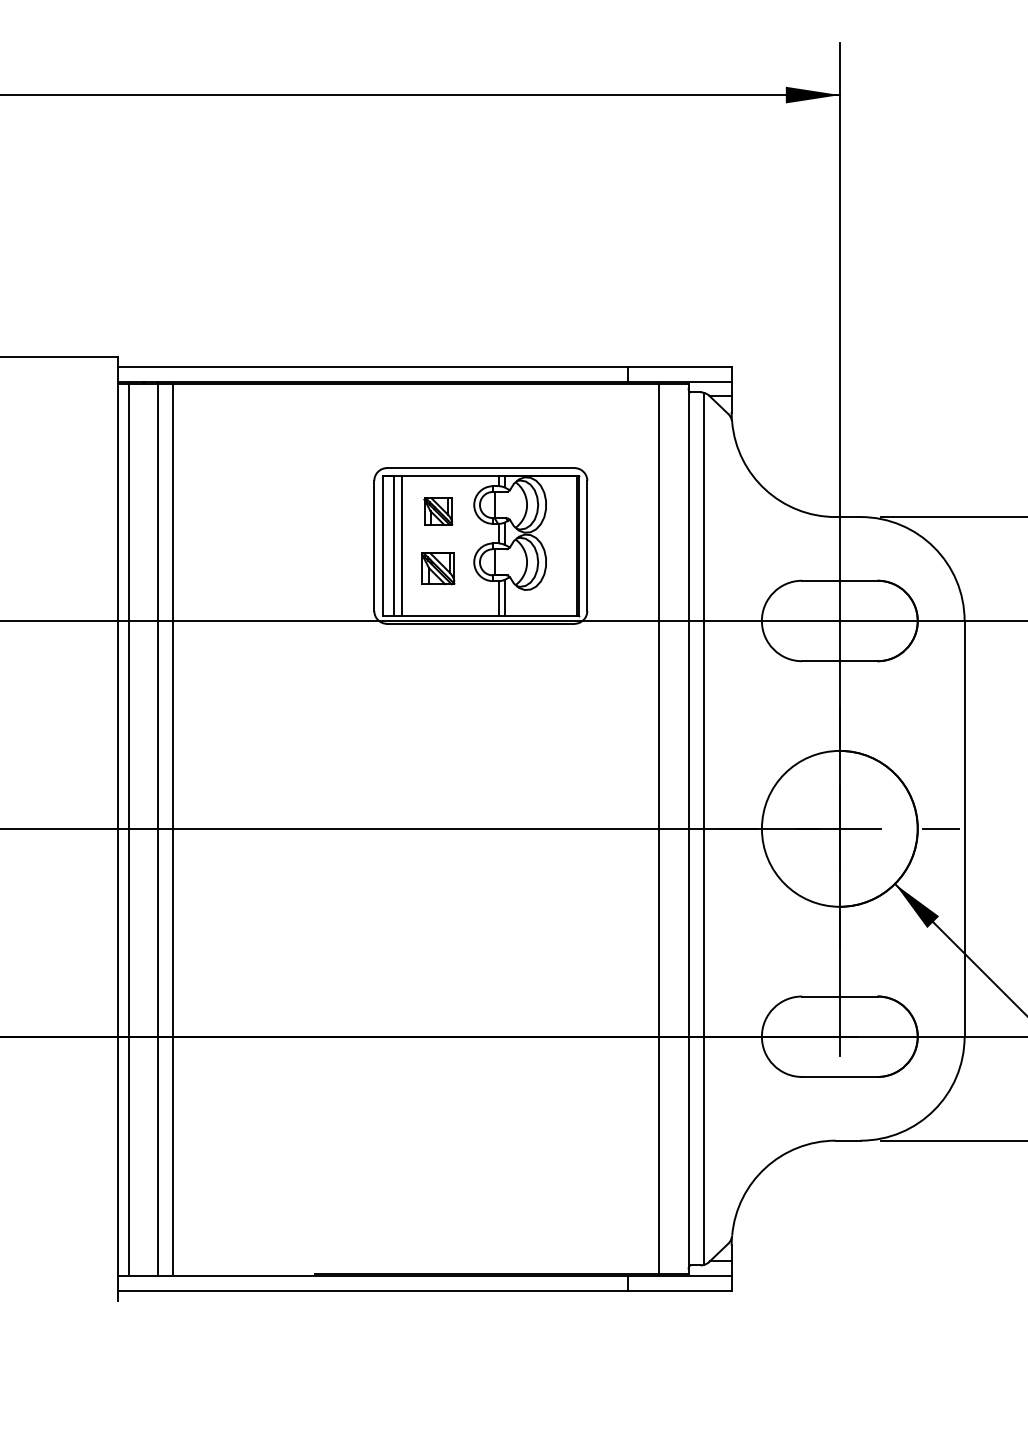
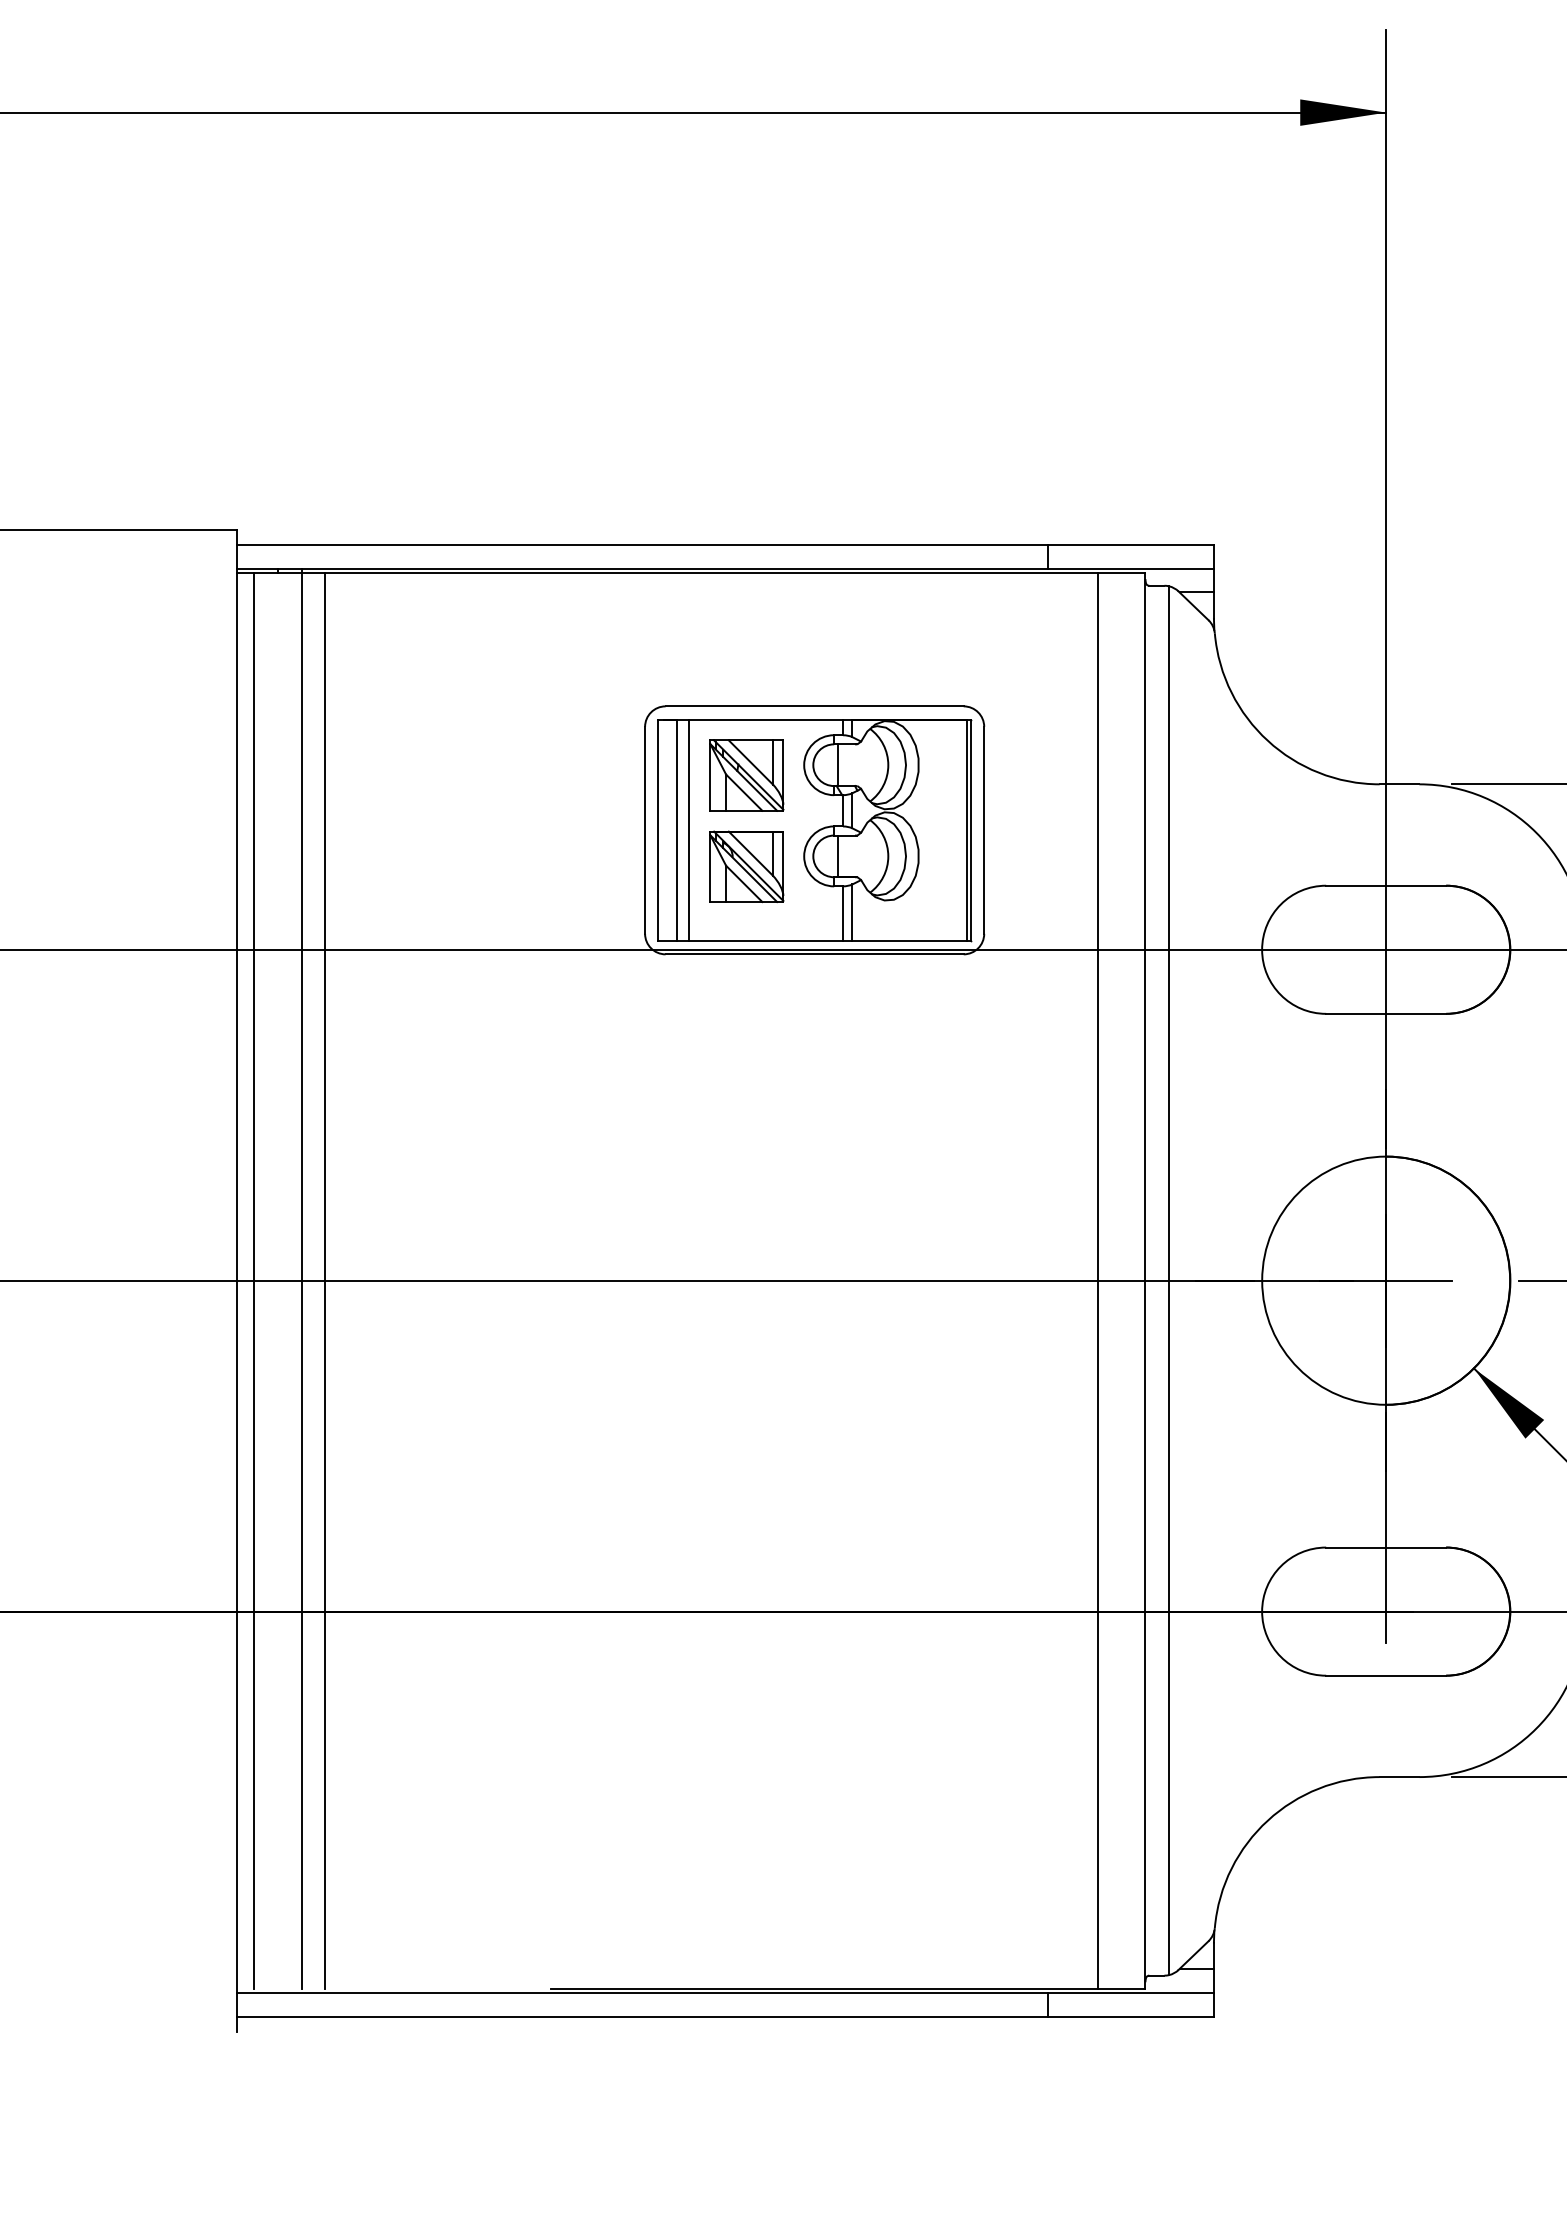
part: (438, 511) -> (747, 775), size x1.67
part: (438, 568) -> (747, 866), size x1.43

